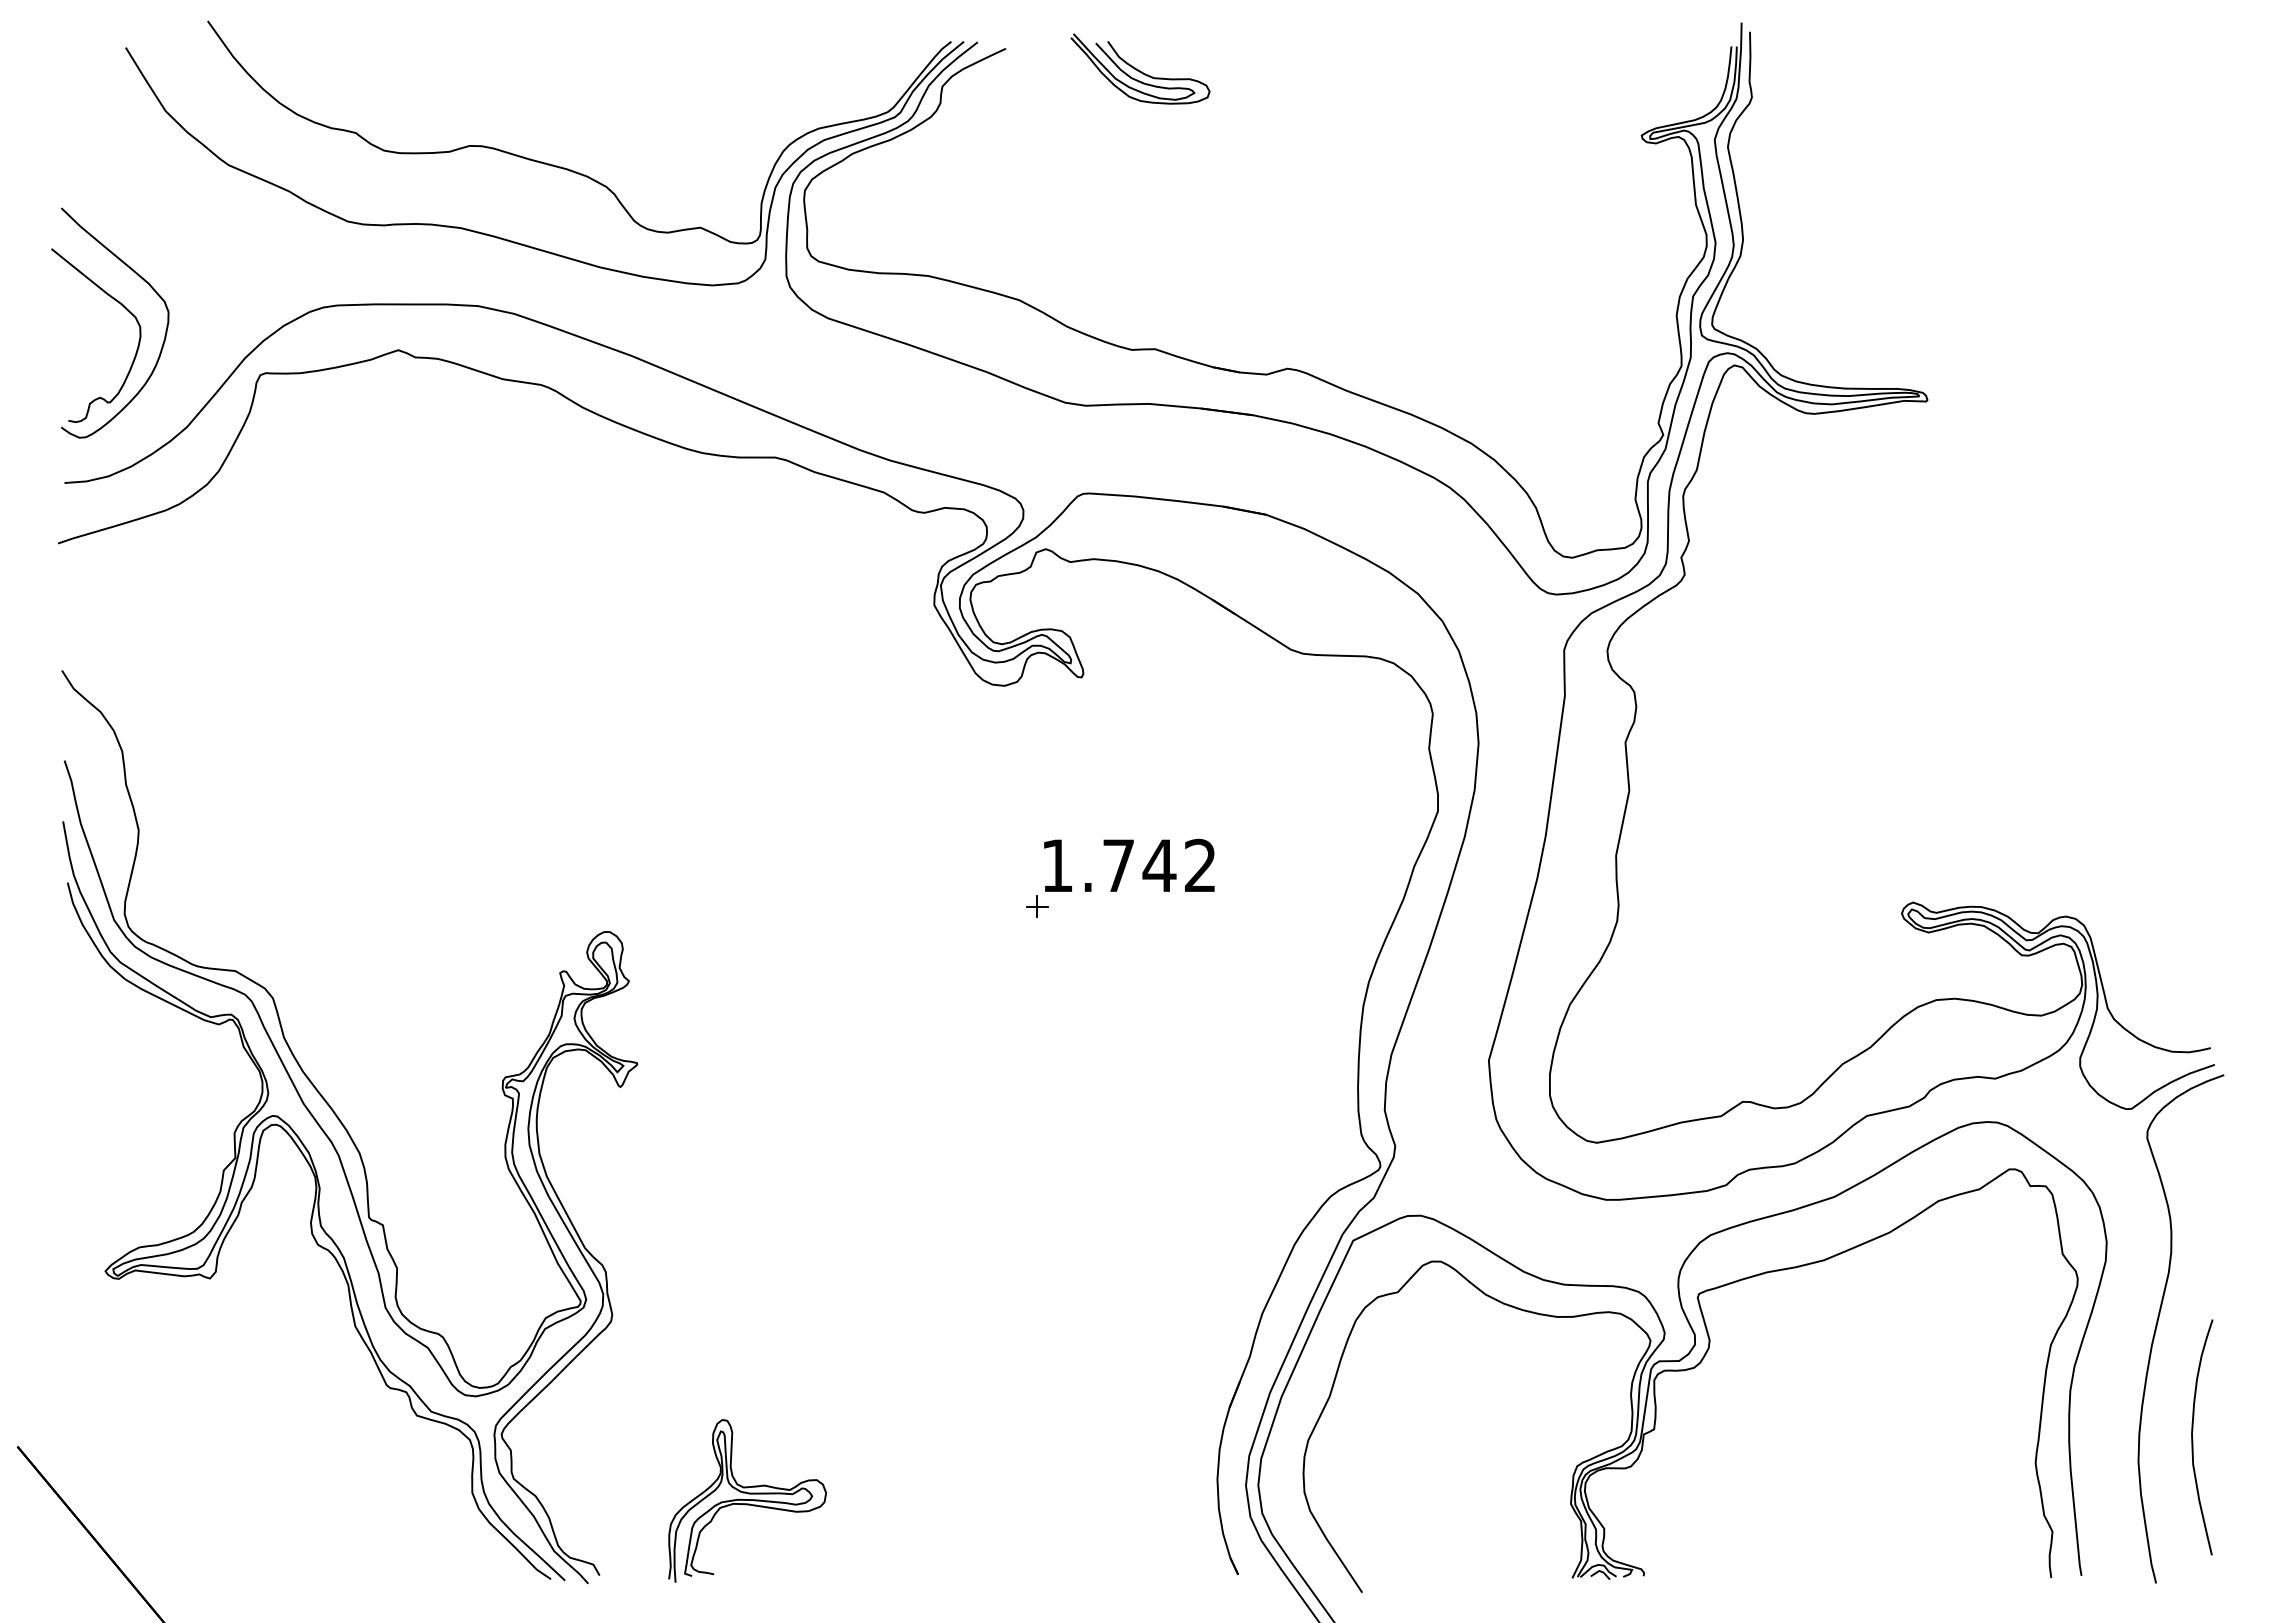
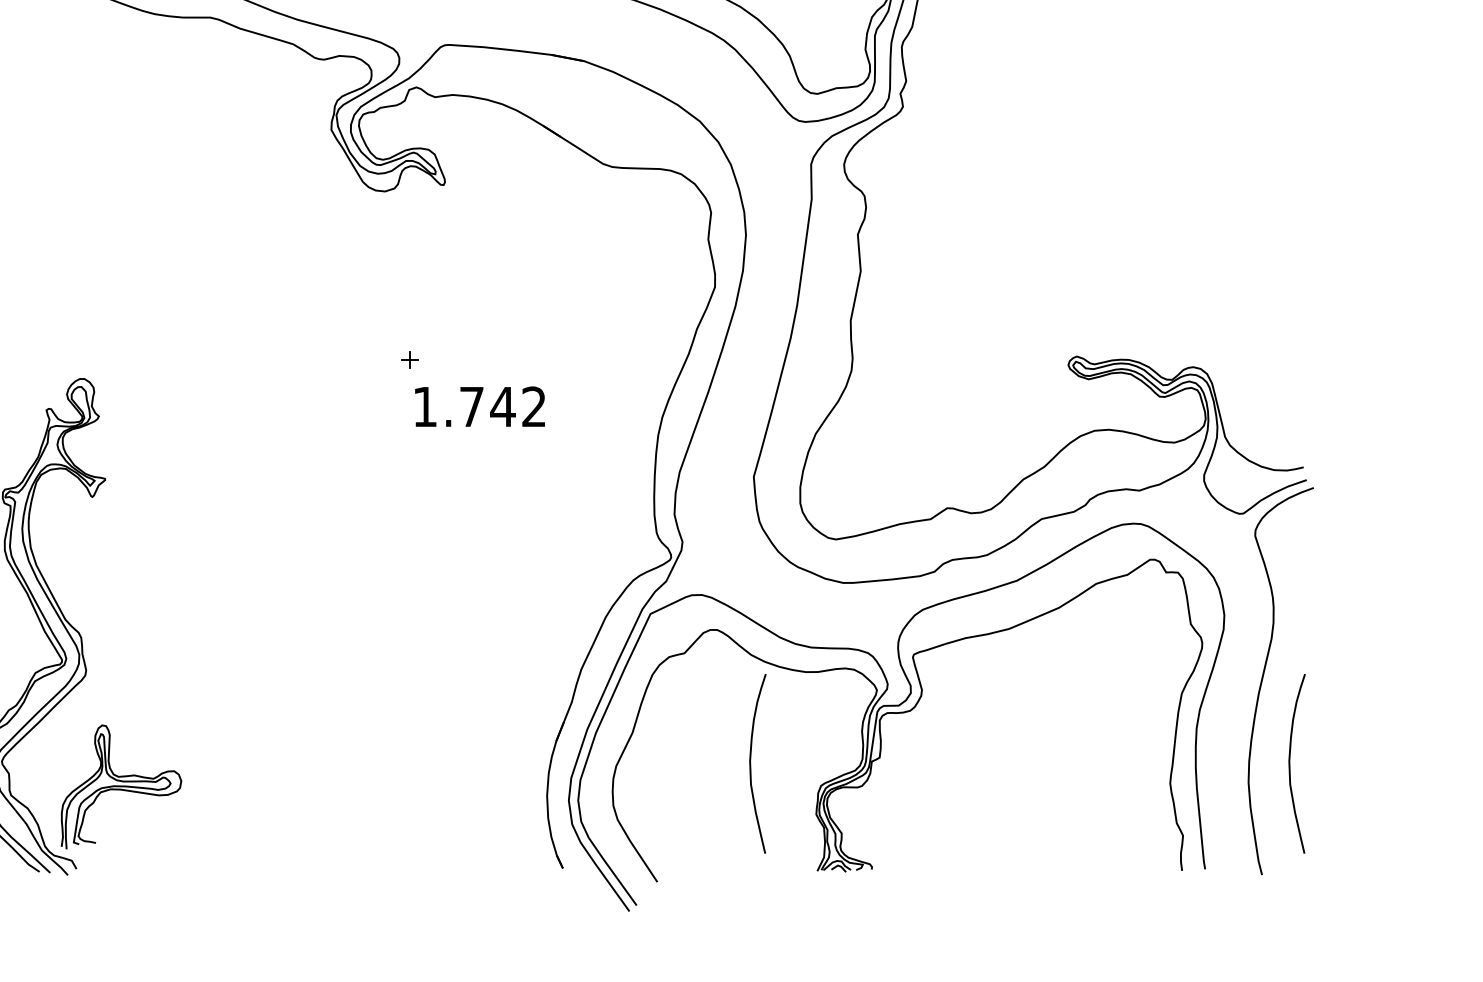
text: (1129, 864) -> (480, 405), moved
curve: (1485, 1438) -> (751, 764), added
part: (747, 1500) -> (121, 786), moved

